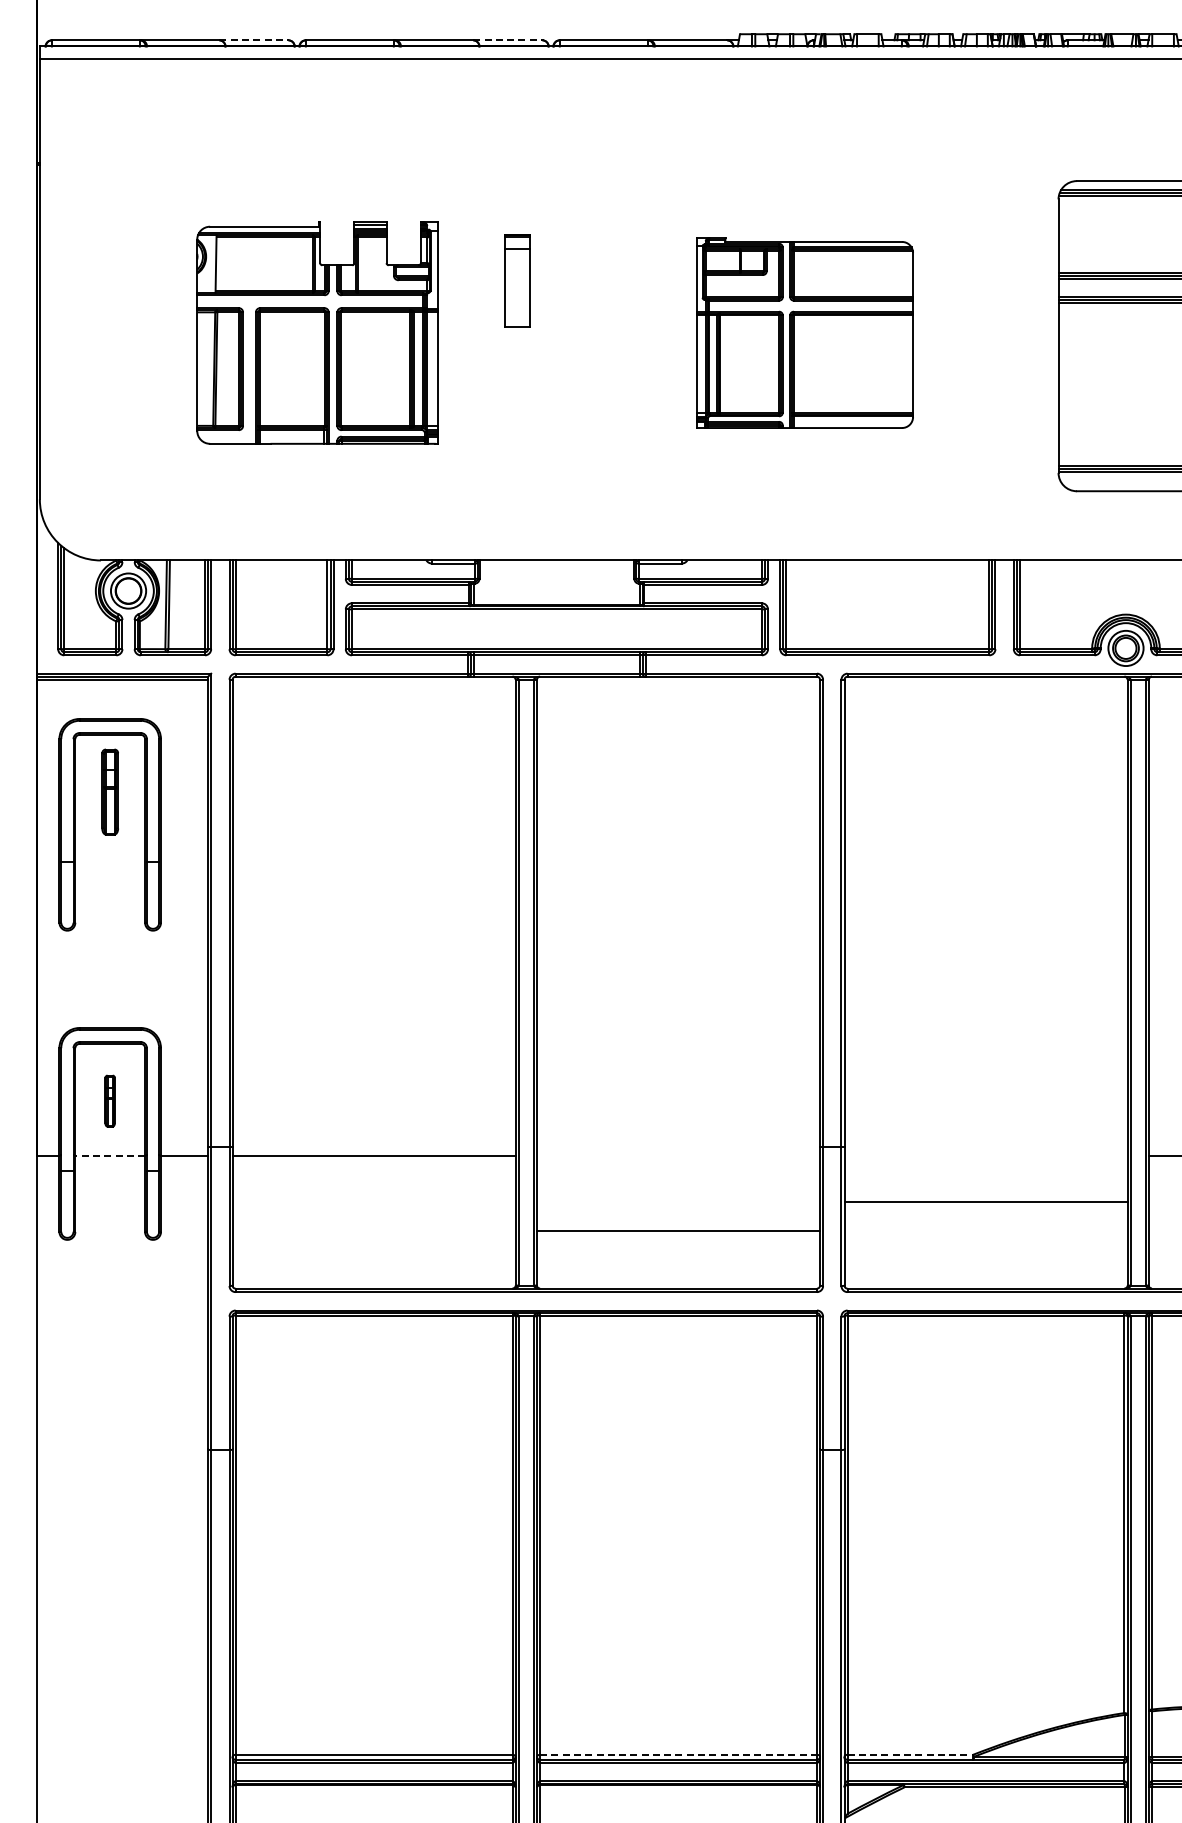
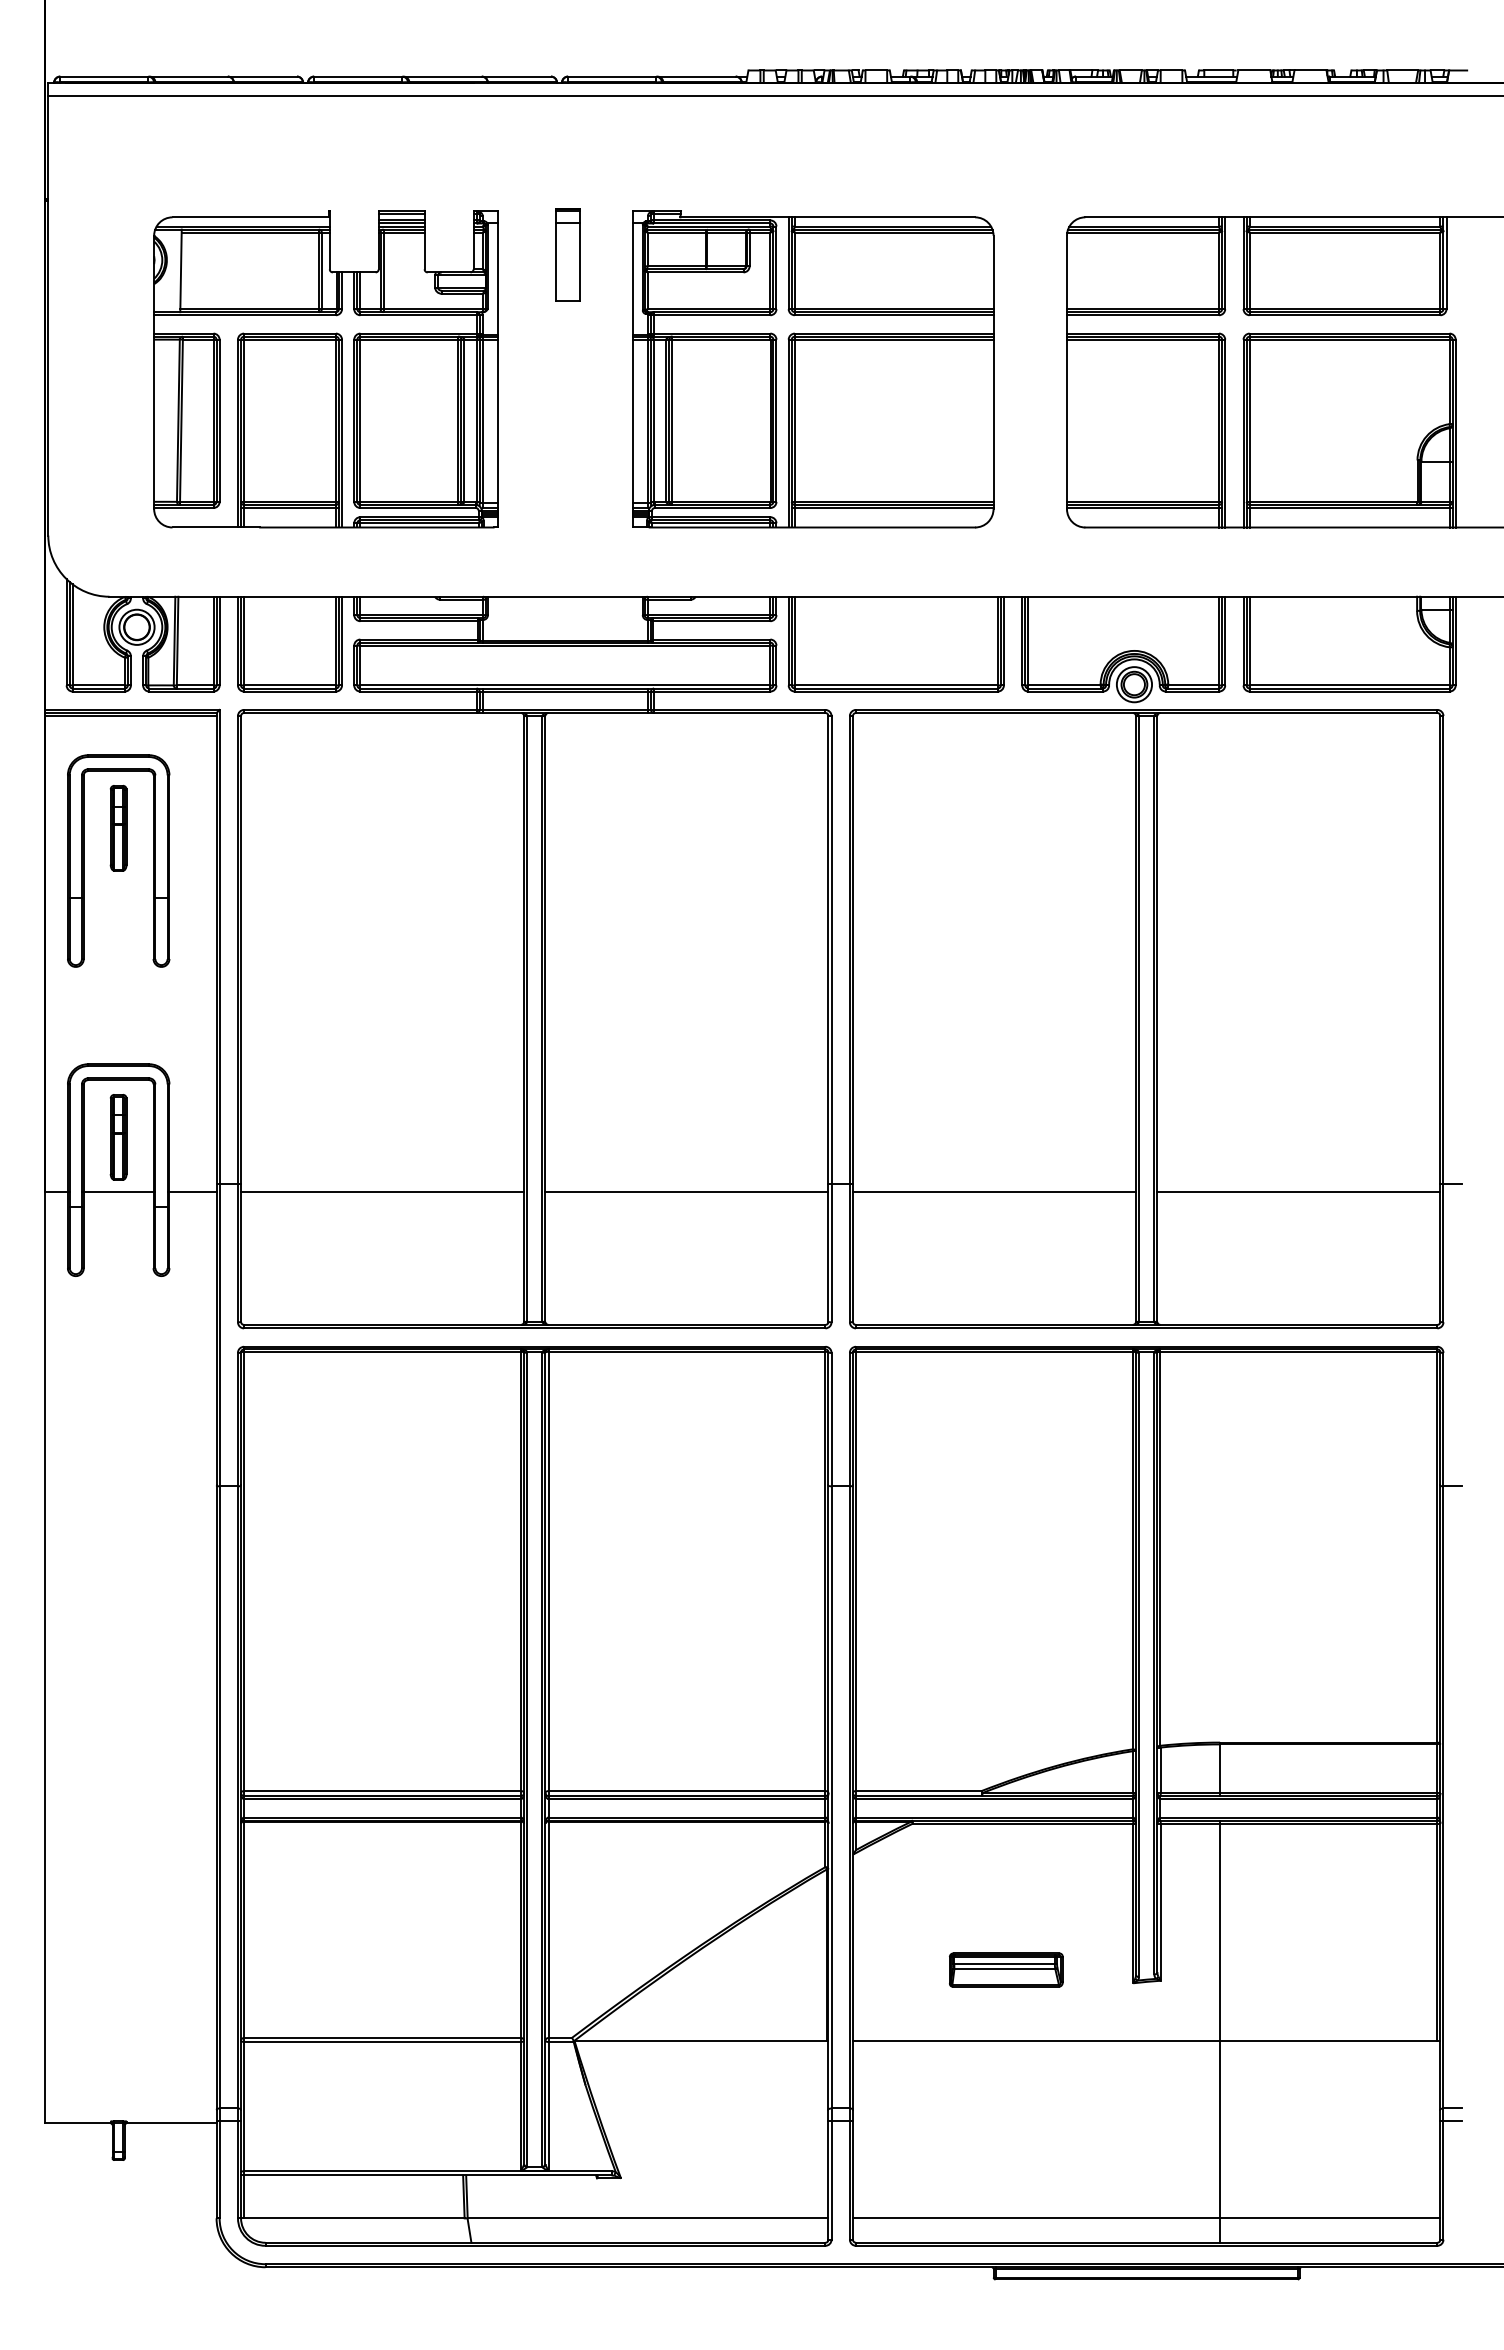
line: (254, 40) -> (262, 76), dashed -> solid
line: (508, 40) -> (516, 76), dashed -> solid
part: (517, 280) -> (567, 254), moved
part: (317, 333) -> (325, 369), size x1.43
part: (805, 333) -> (813, 369), size x1.67
part: (110, 1101) -> (118, 1137), size x1.67
line: (110, 1155) -> (118, 1191), dashed -> solid
line: (985, 1201) -> (993, 1191), moved
line: (678, 1230) -> (686, 1191), moved
line: (679, 1755) -> (687, 1791), dashed -> solid
line: (910, 1755) -> (918, 1791), dashed -> solid

